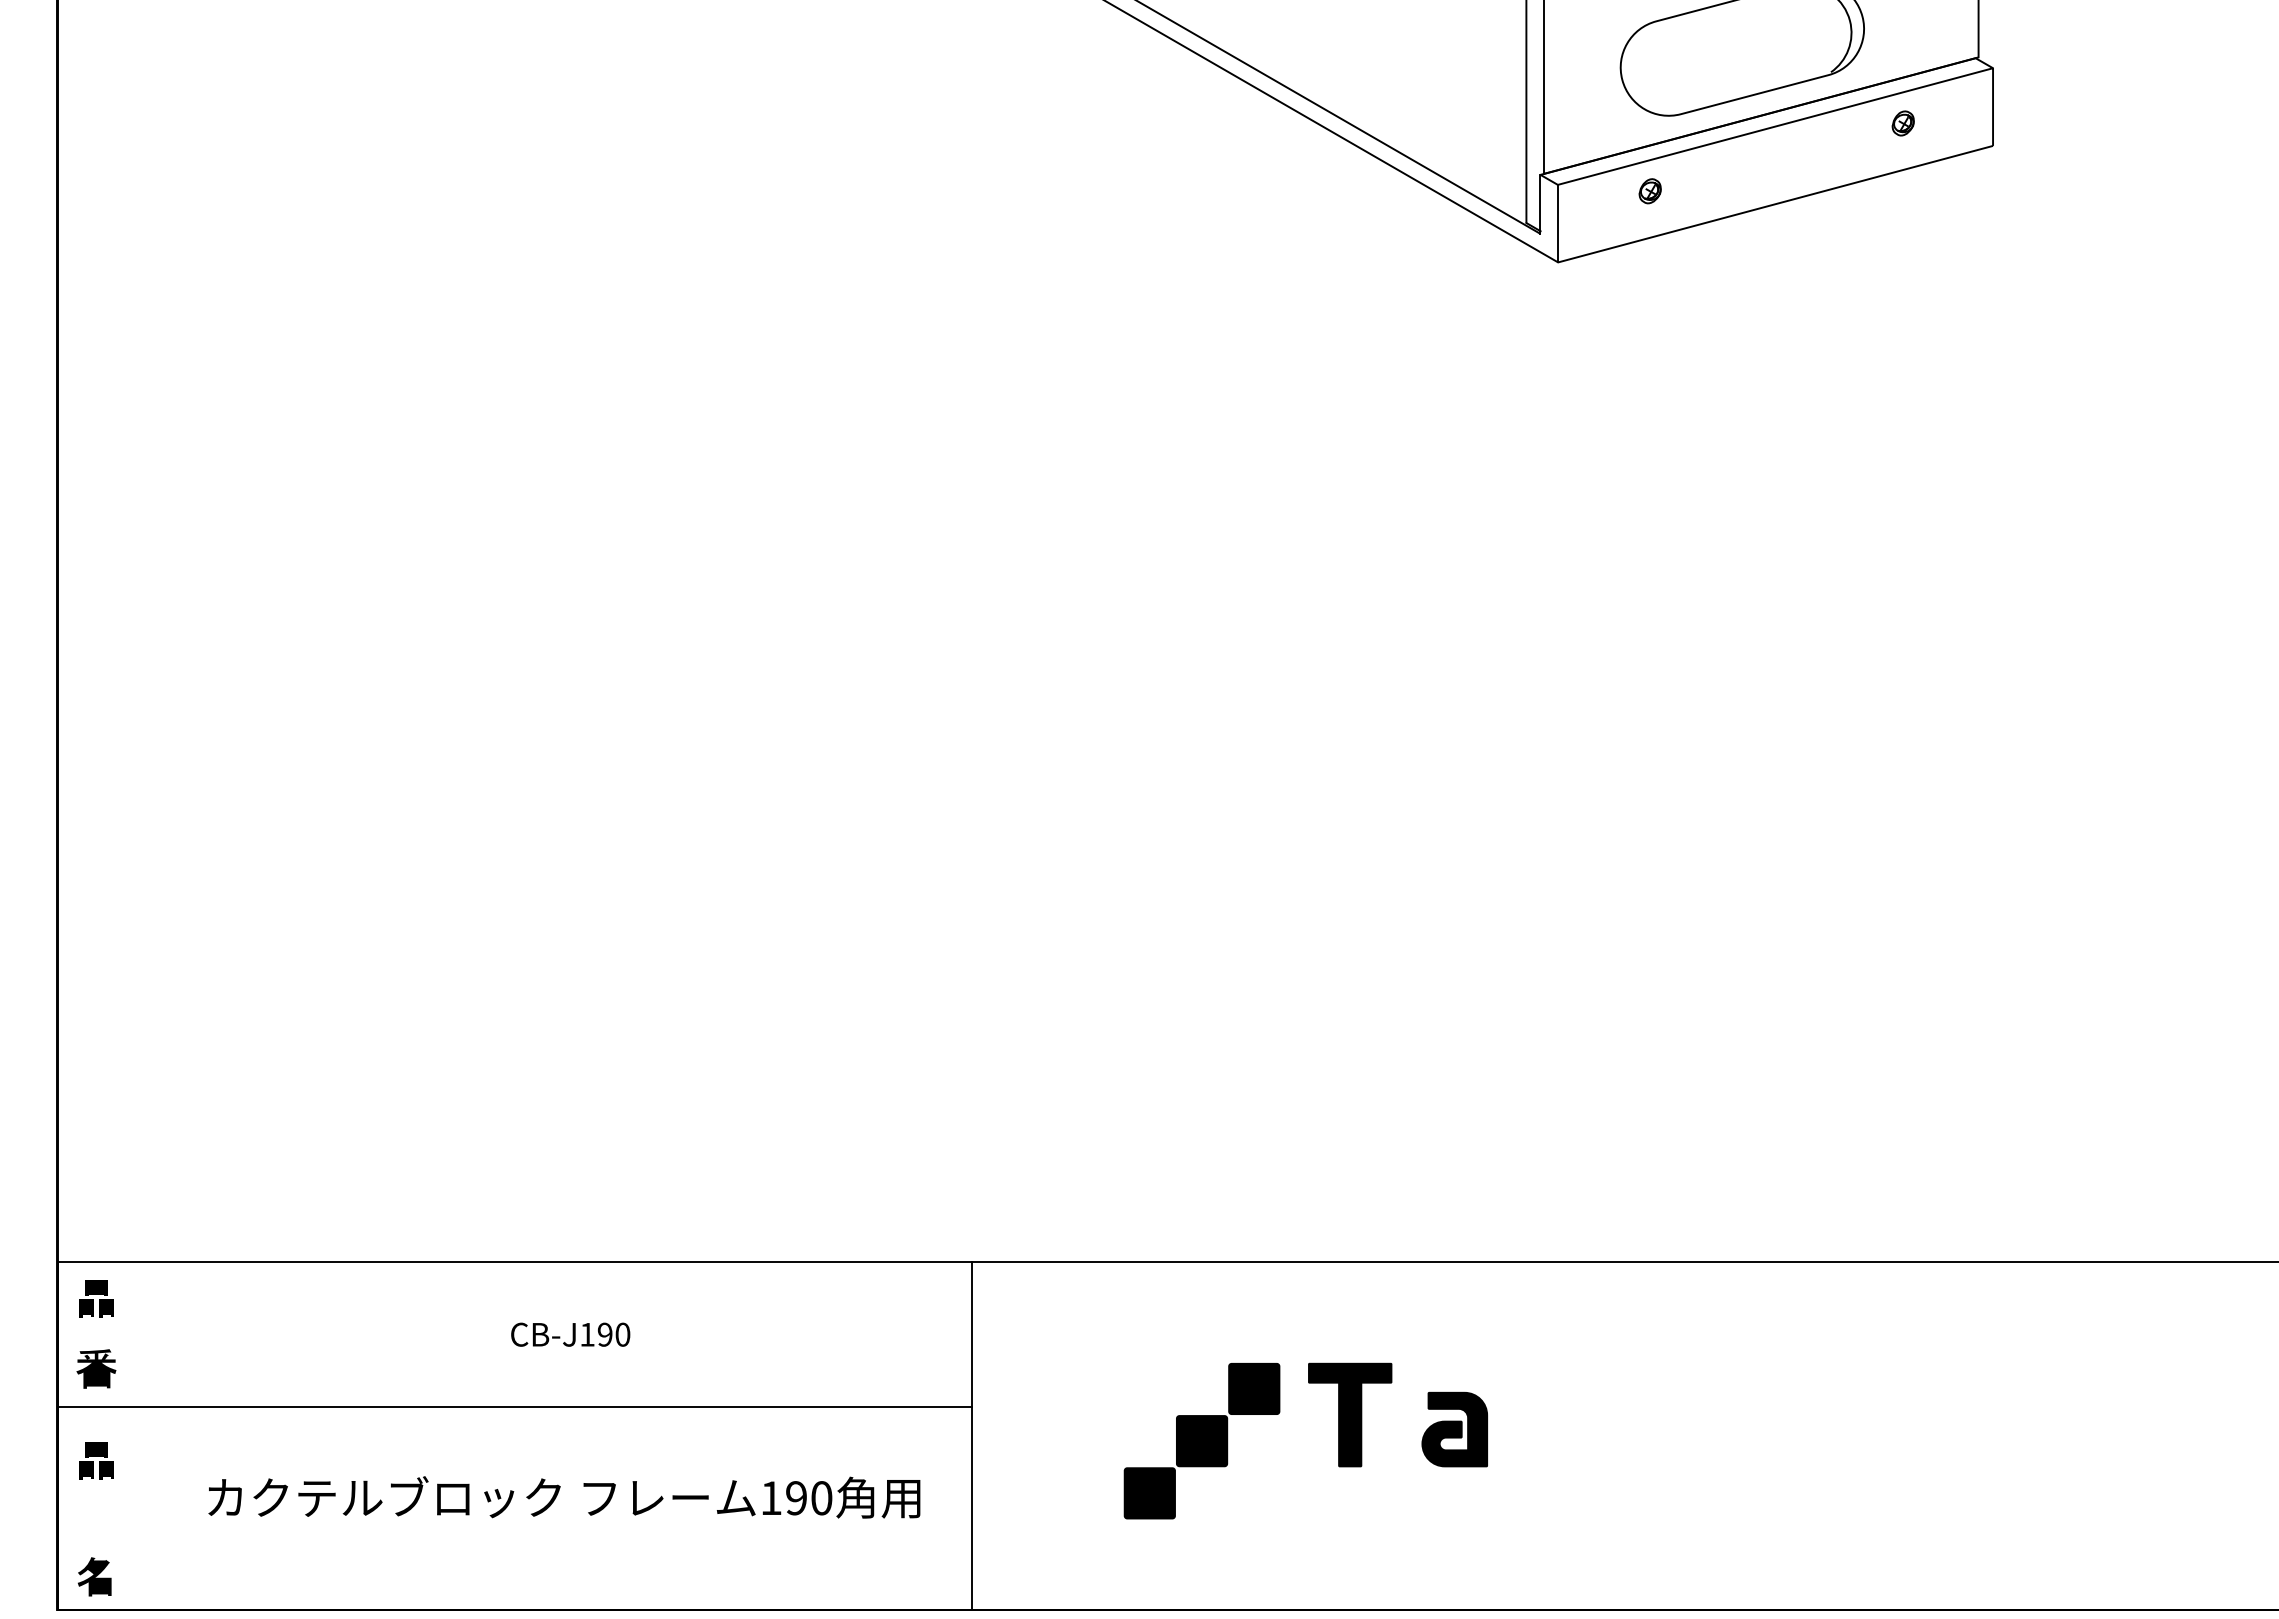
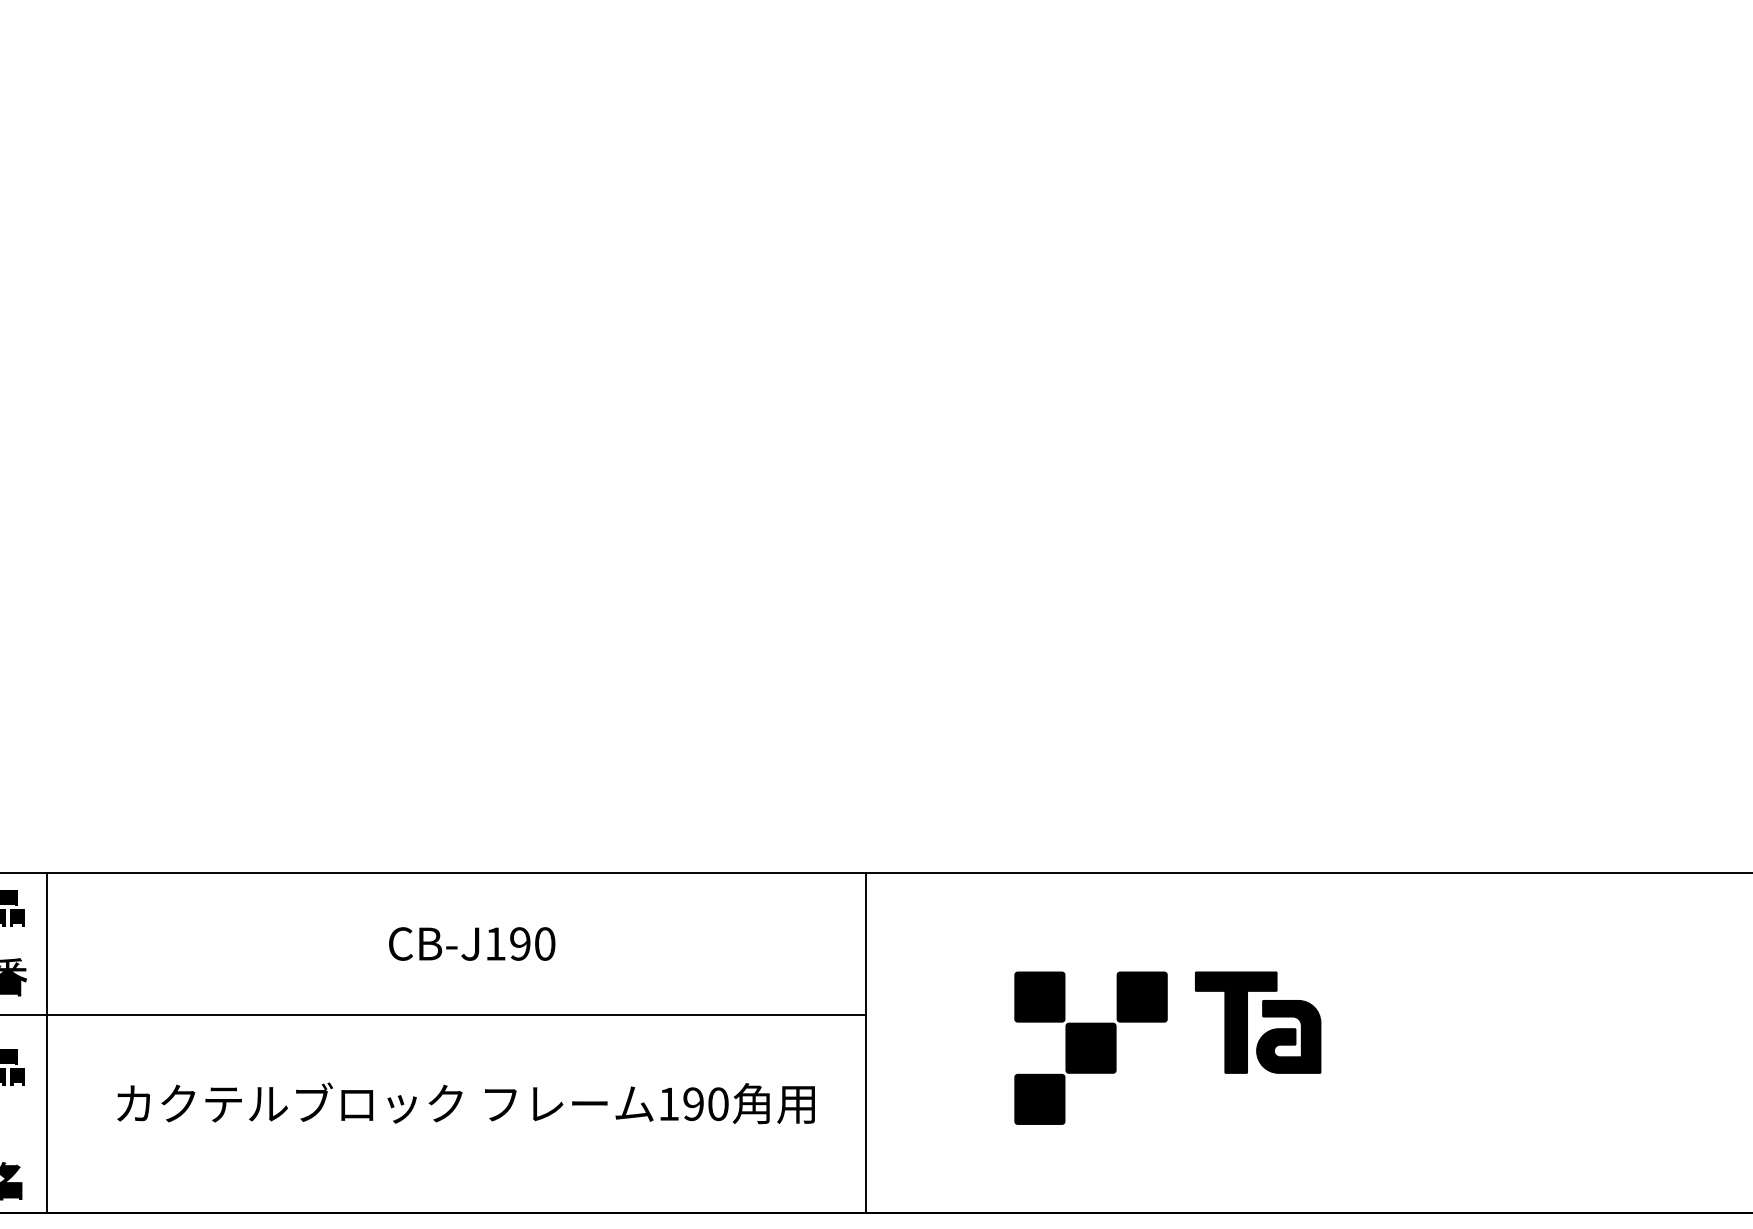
part: (570, 1334) -> (472, 943), size x1.43
fill: (1149, 1388) -> (1039, 996), added
part: (1454, 1429) -> (1288, 1036), moved
line: (136, 1435) -> (46, 1042), added

